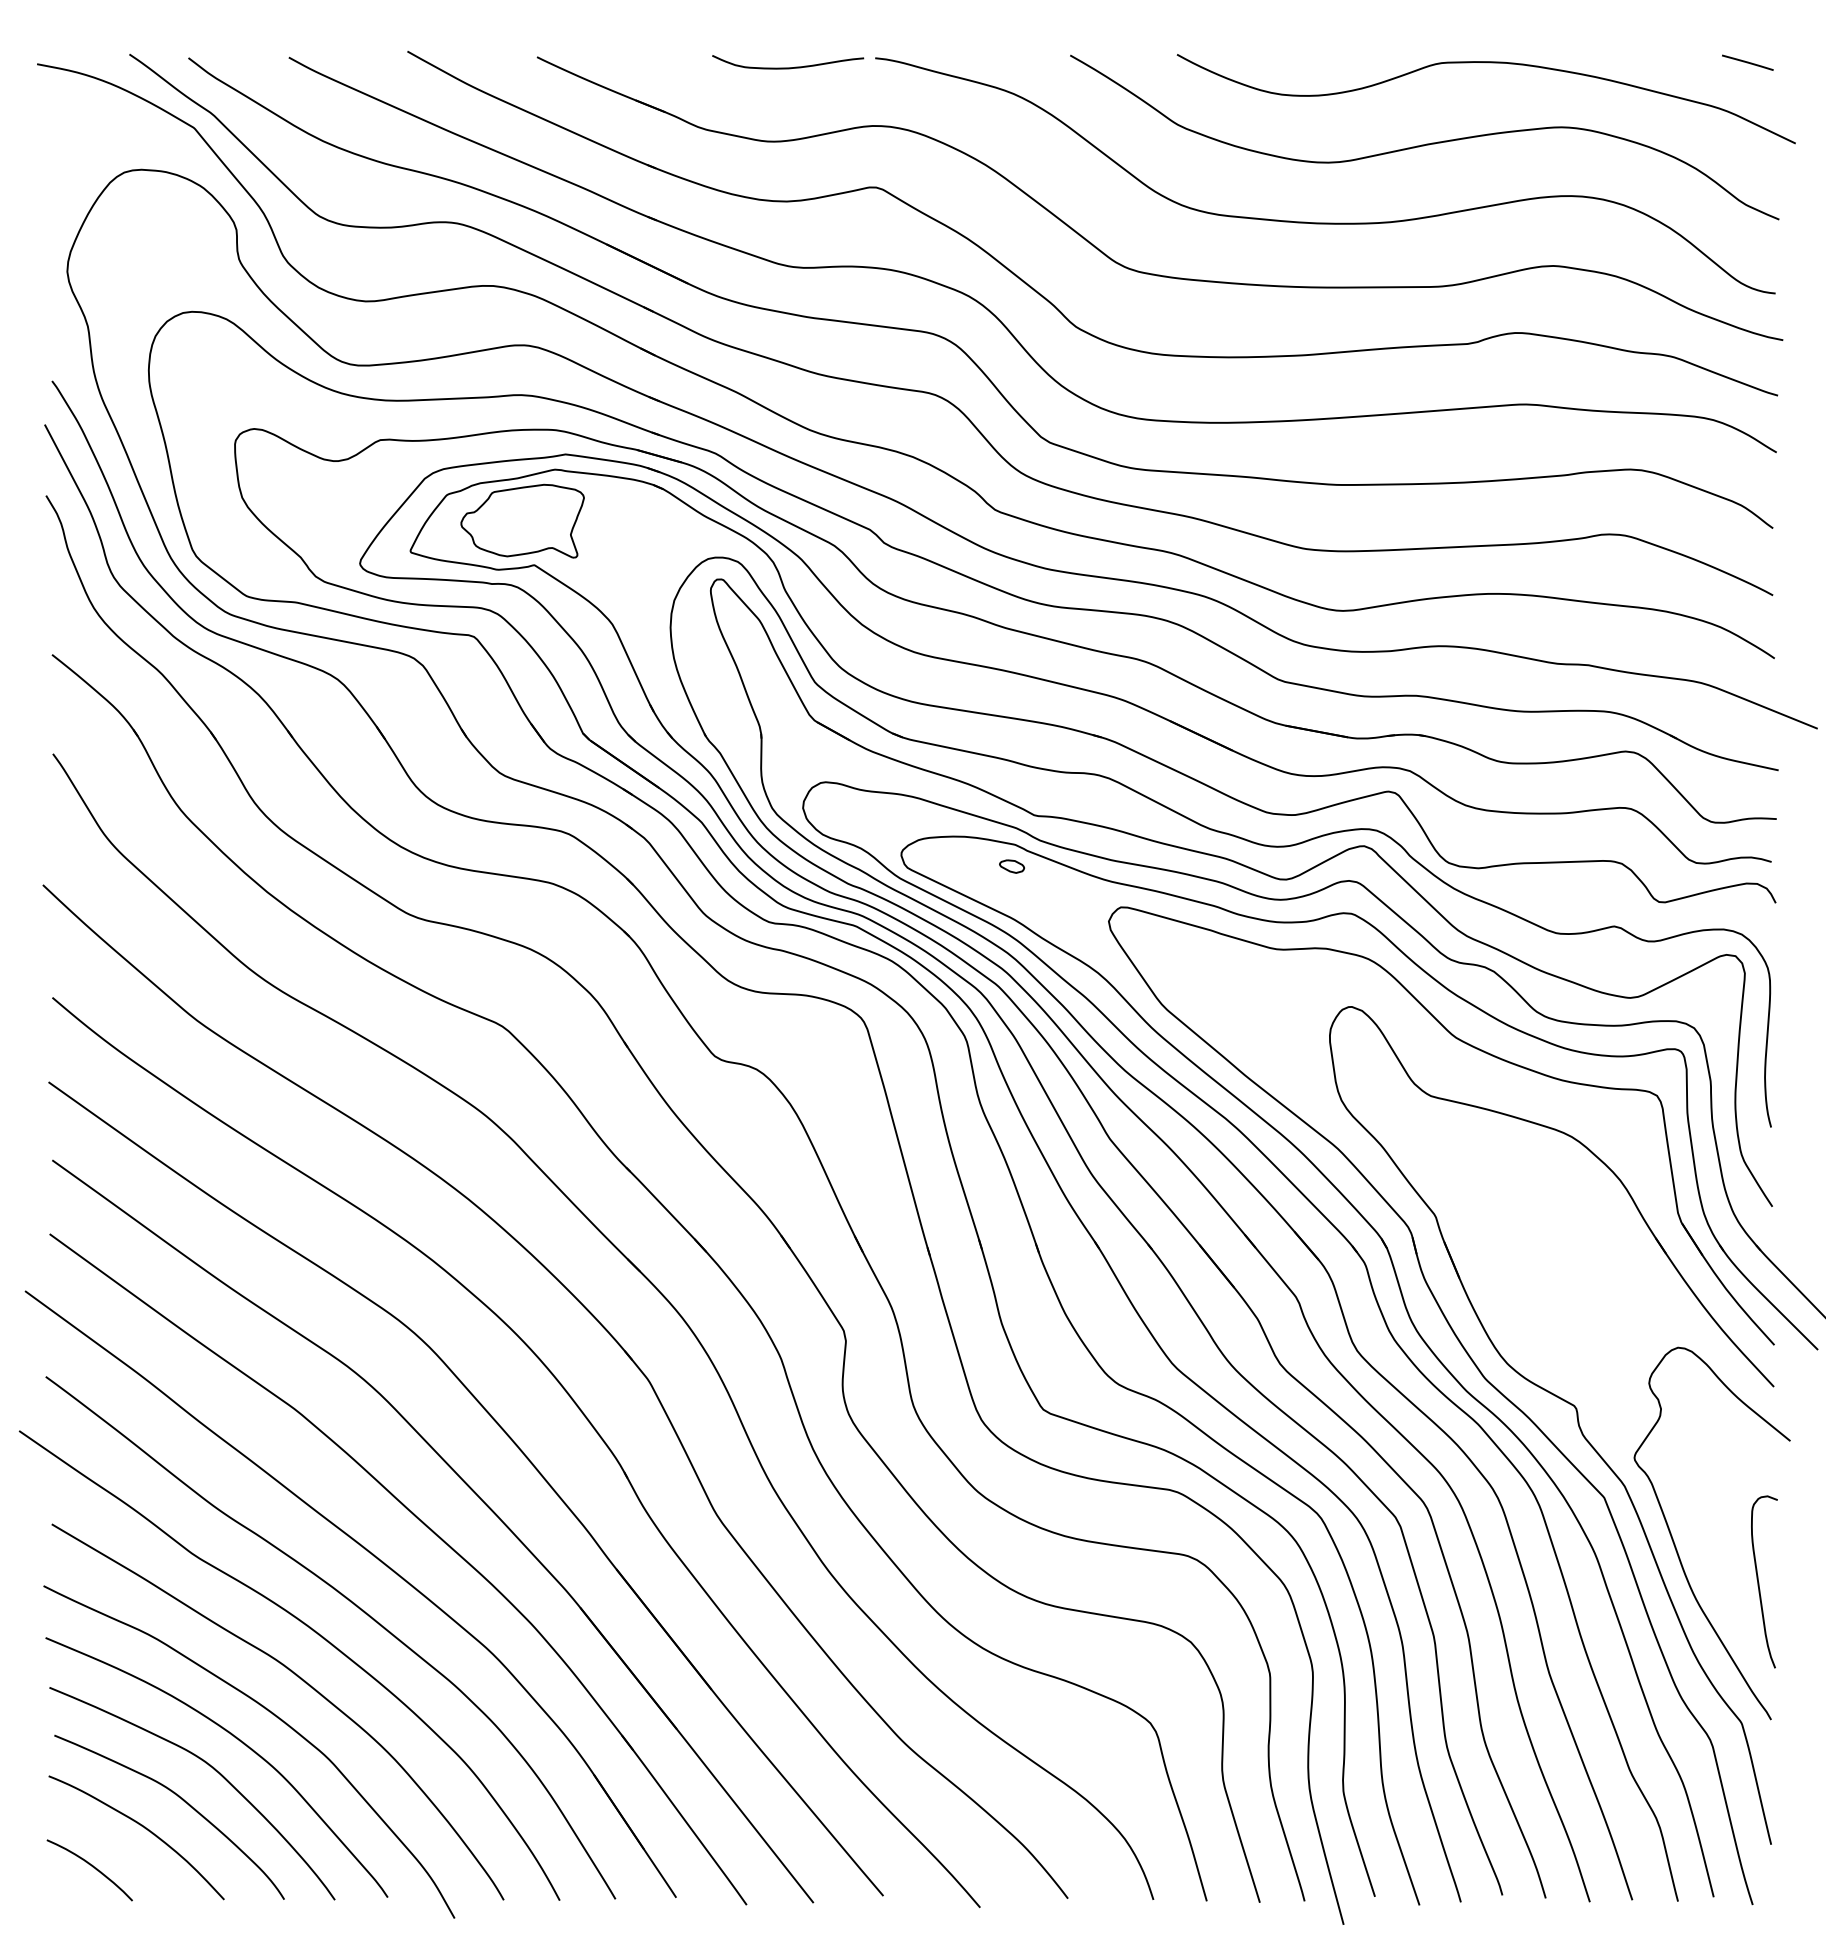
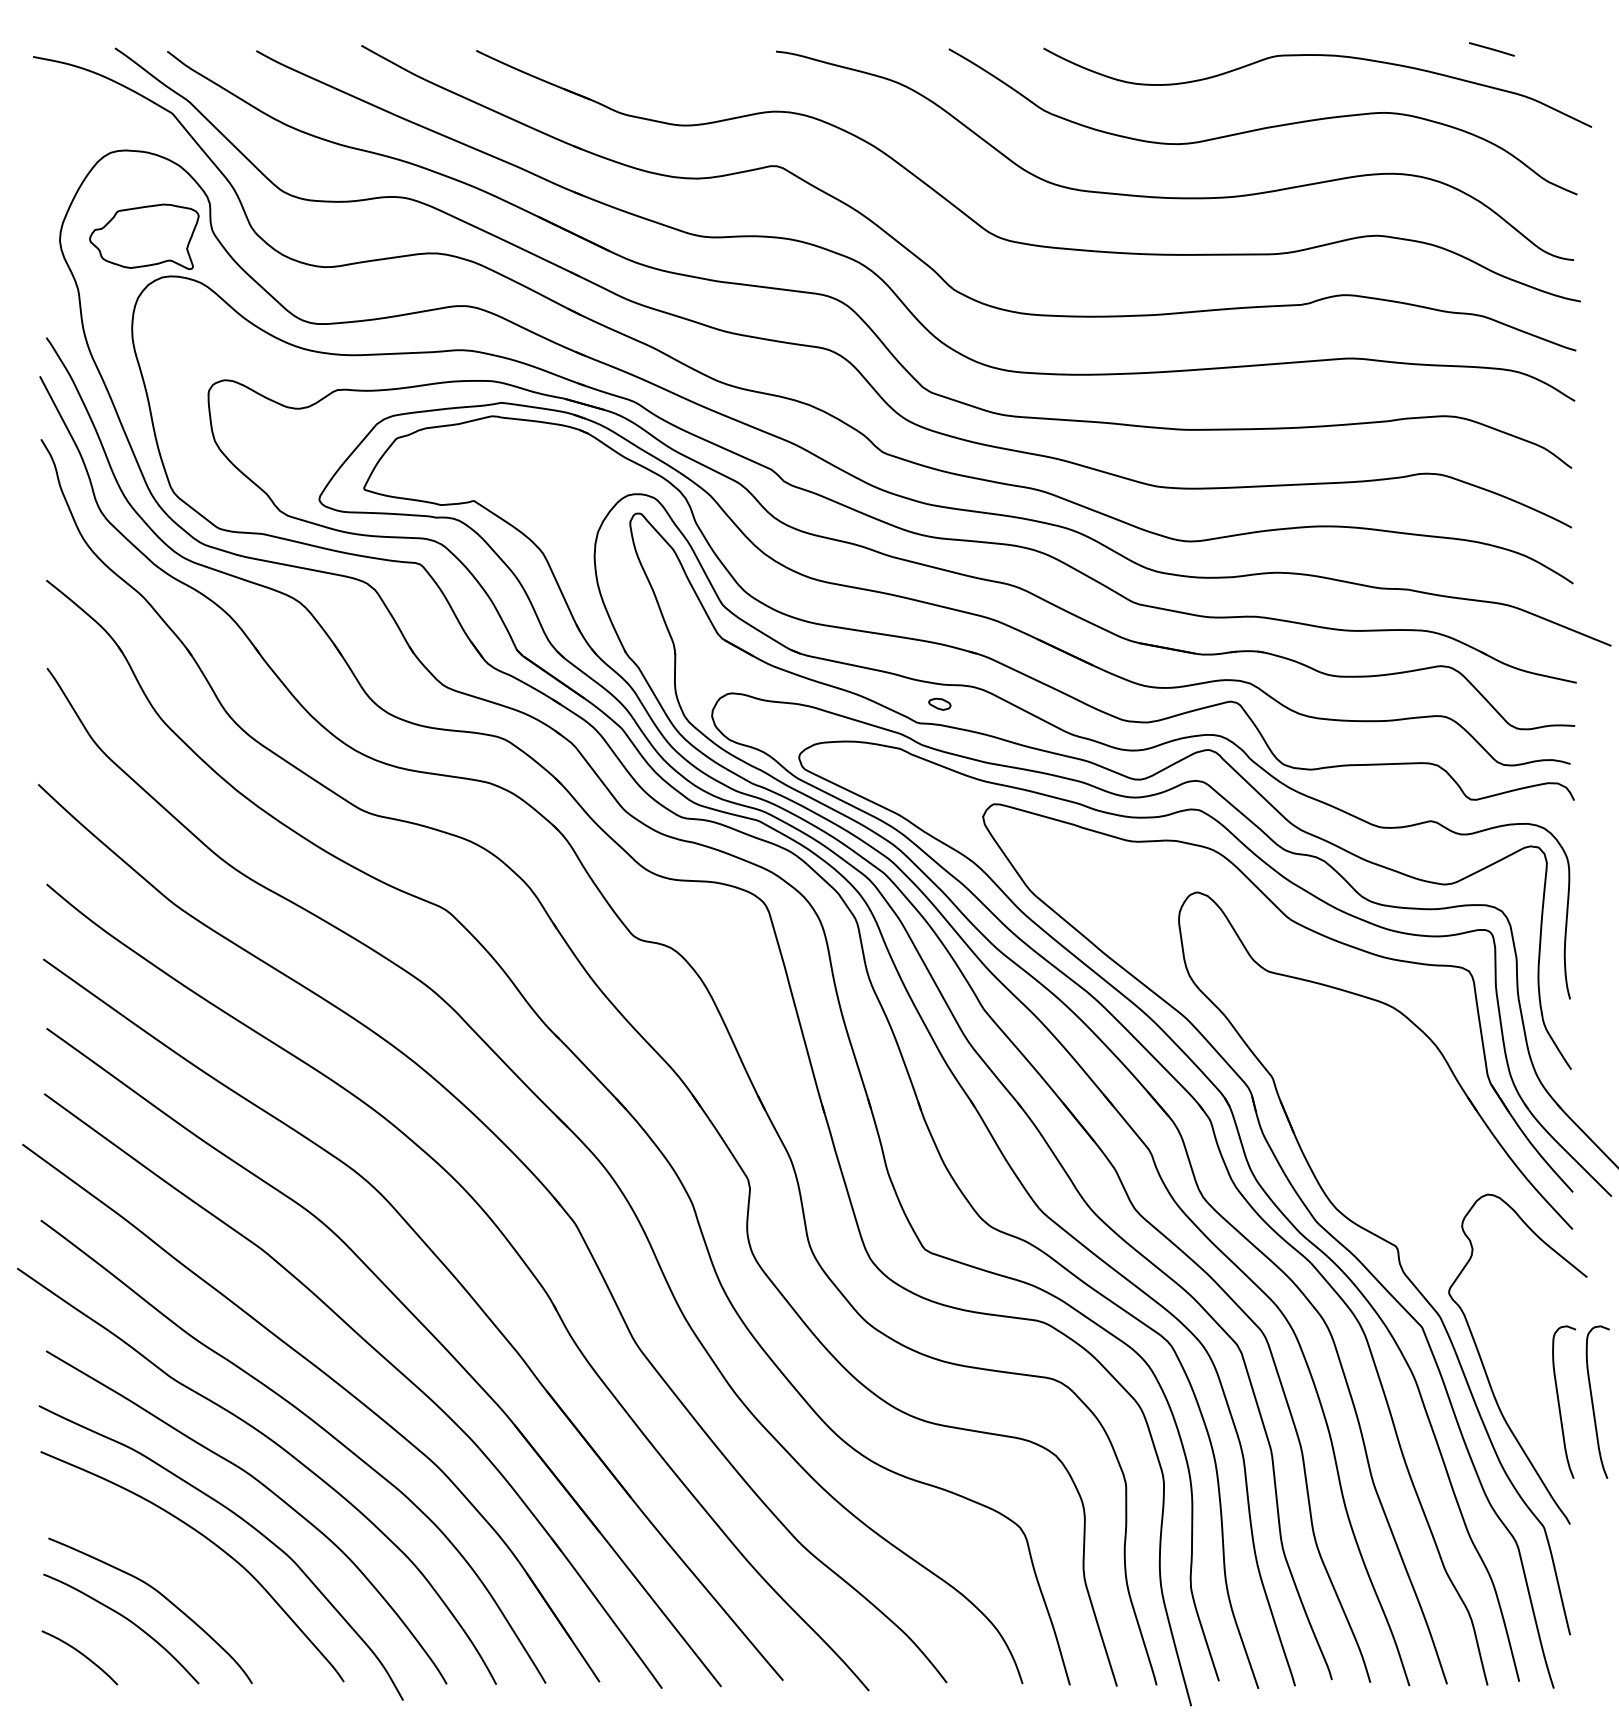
line: (1747, 62) -> (1491, 49), moved
curve: (788, 67) -> (699, 59), removed
part: (522, 520) -> (144, 236), moved
part: (1011, 866) -> (939, 704), moved
curve: (1797, 1582) -> (1593, 1402), added
curve: (214, 1770) -> (190, 1569), removed

